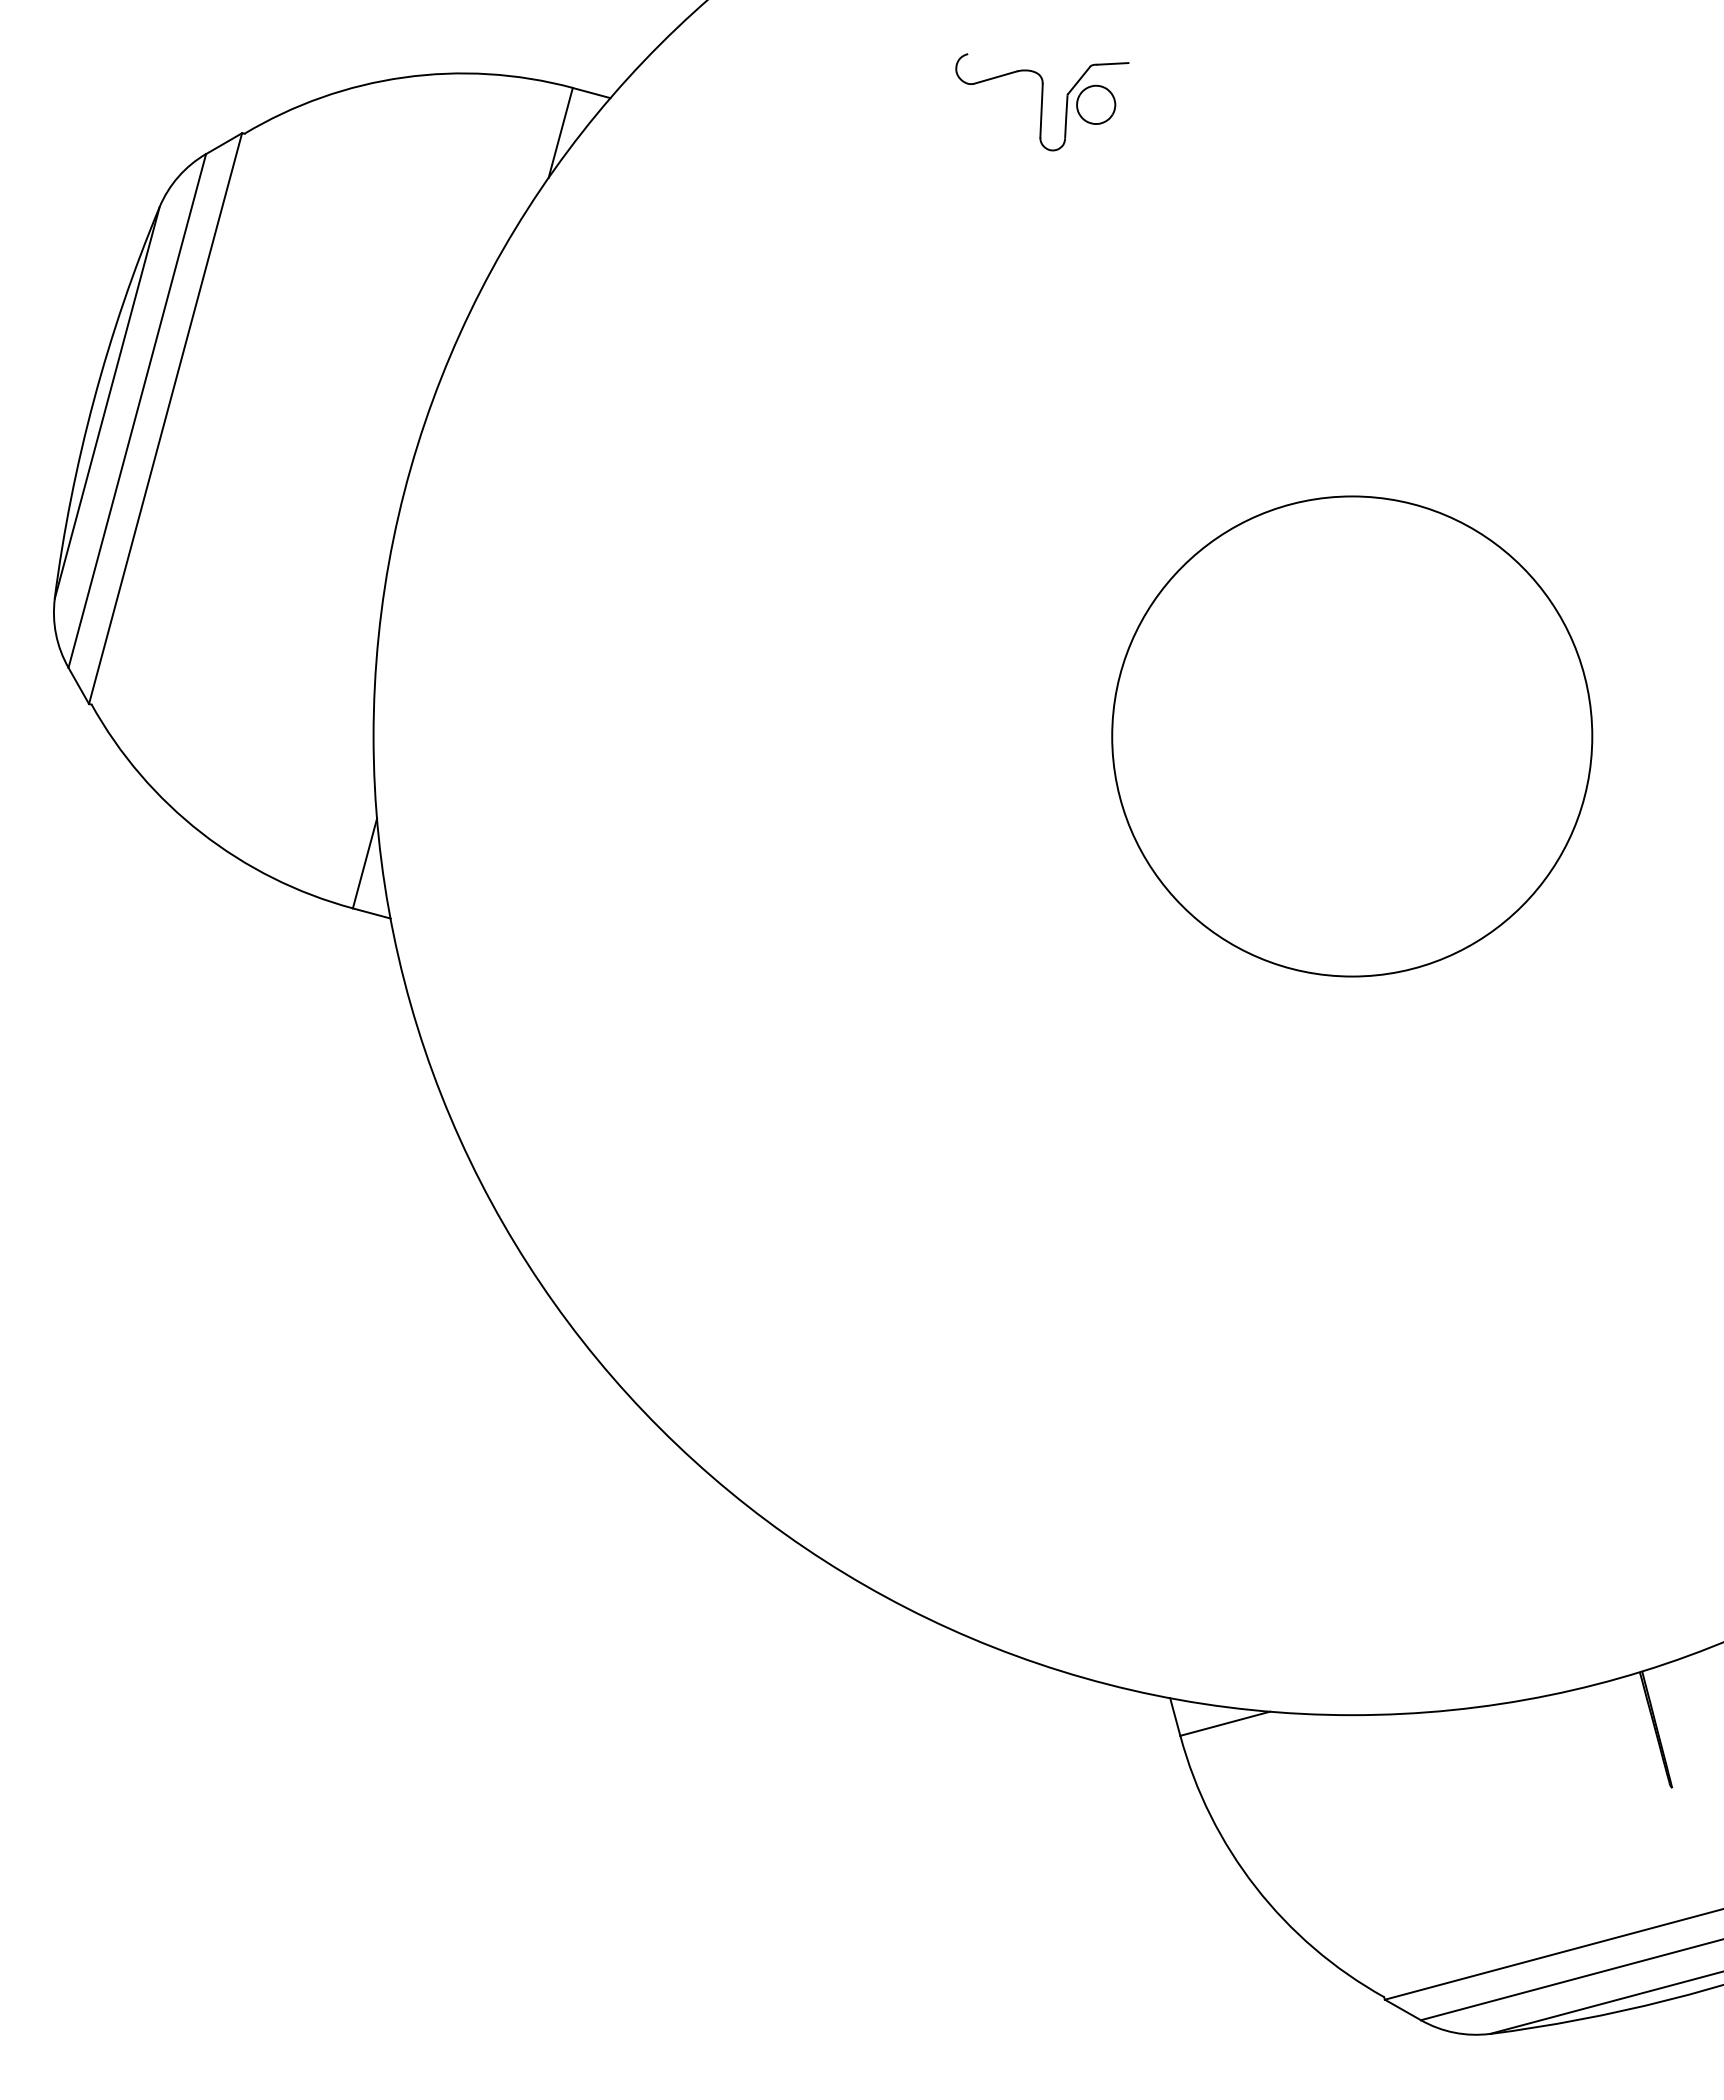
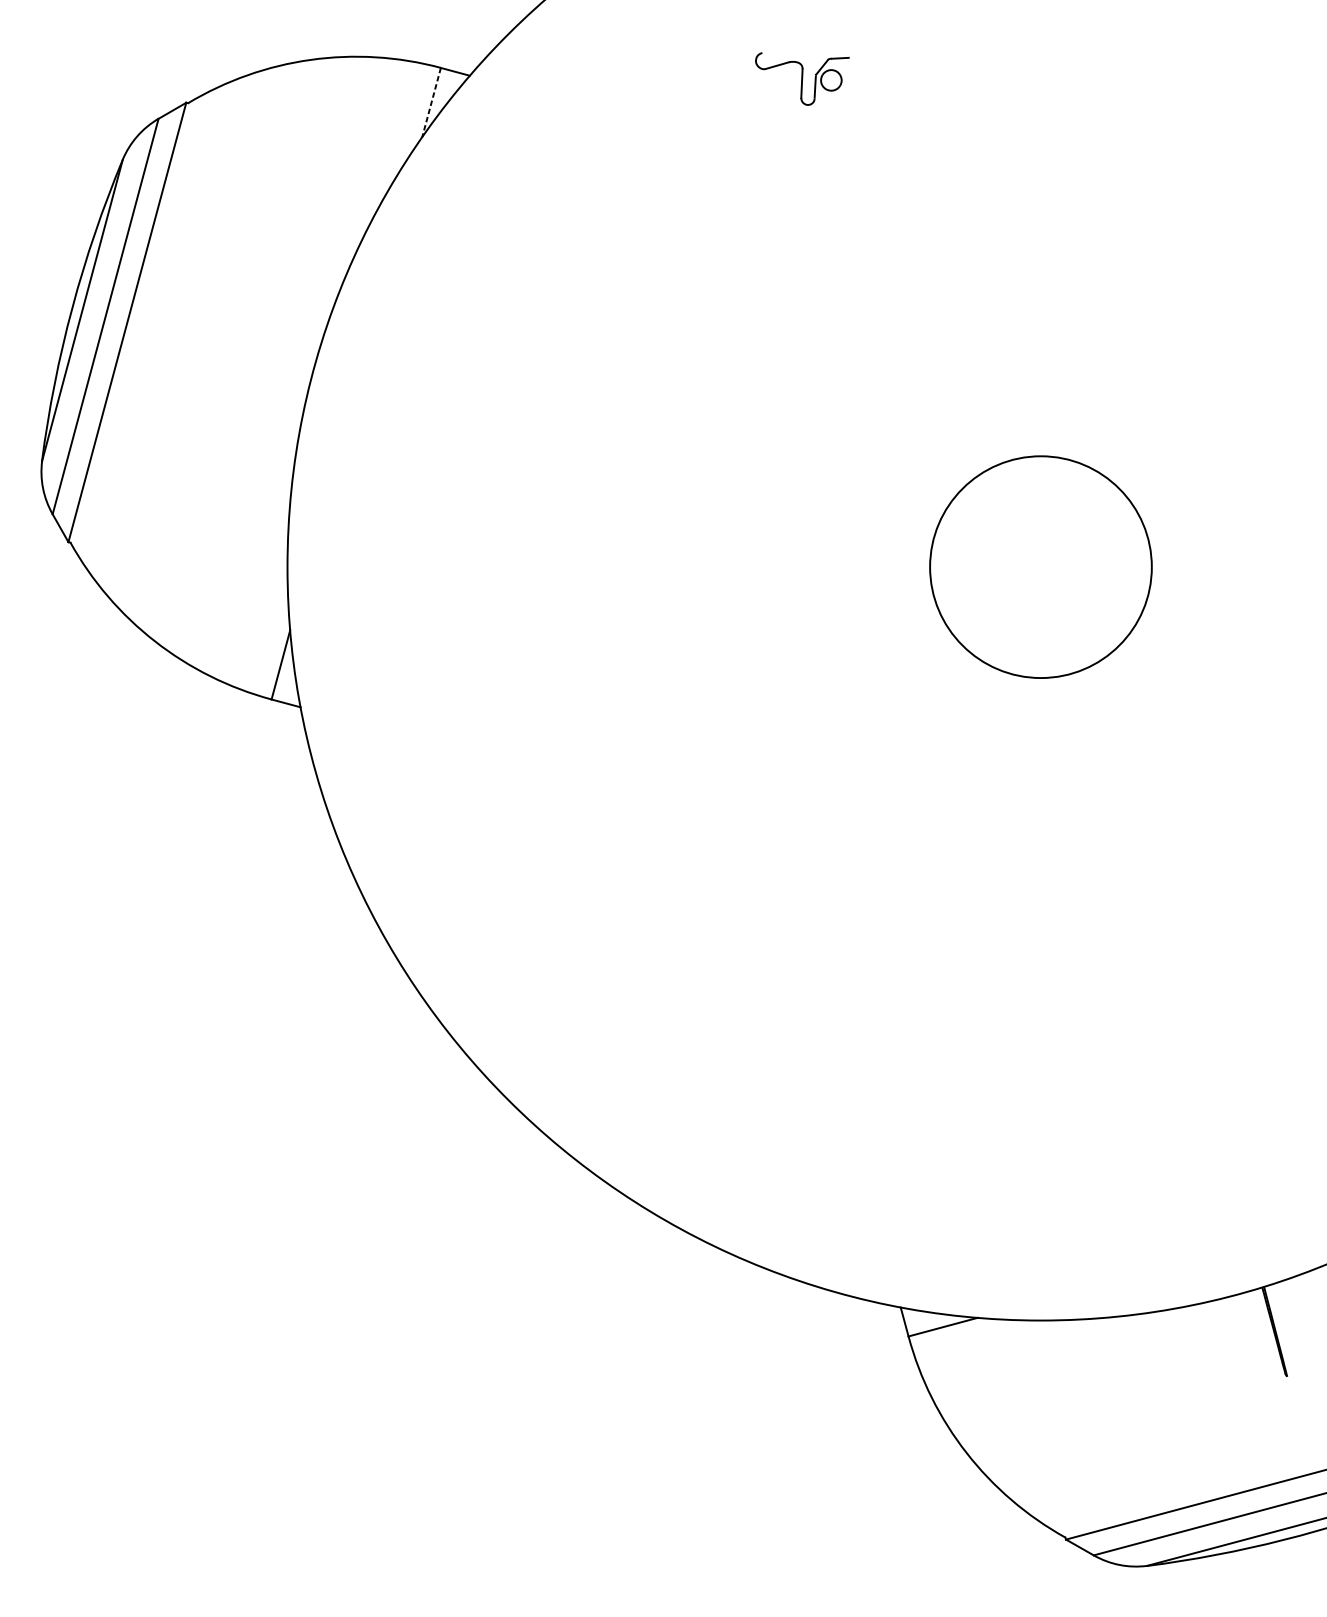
part: (1042, 102) -> (802, 79), size x0.7
line: (560, 132) -> (431, 102), solid -> dashed
circle: (1352, 736) -> (1041, 567), size x0.6

